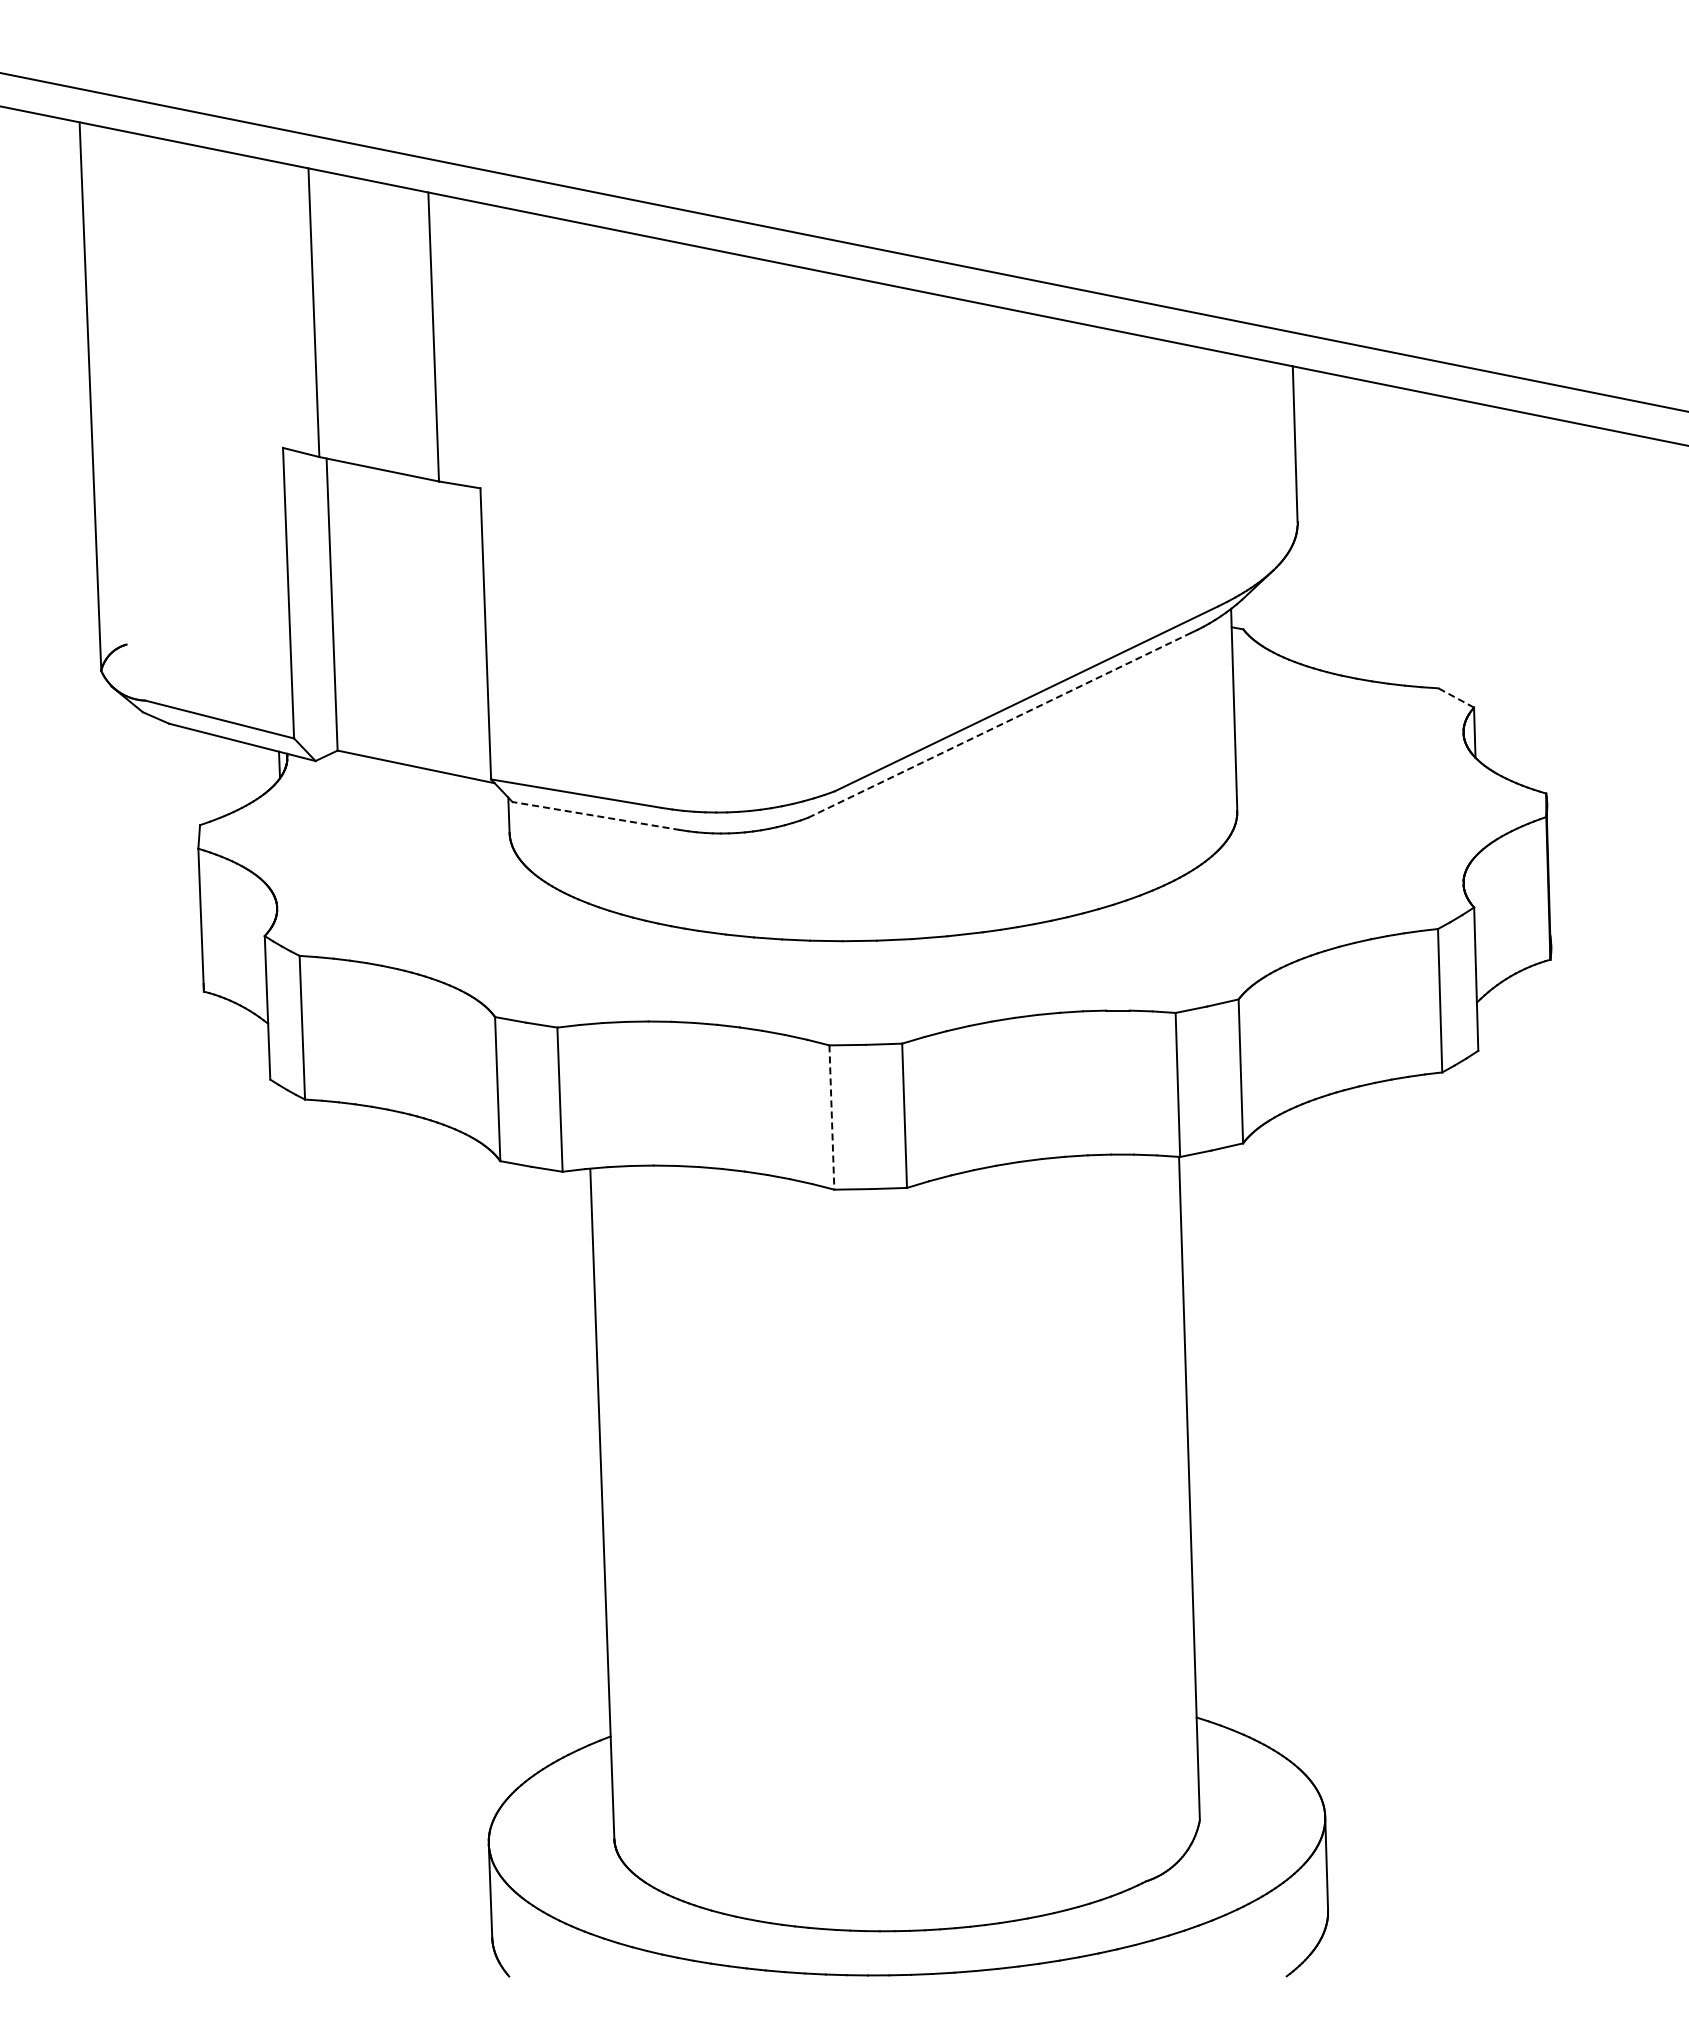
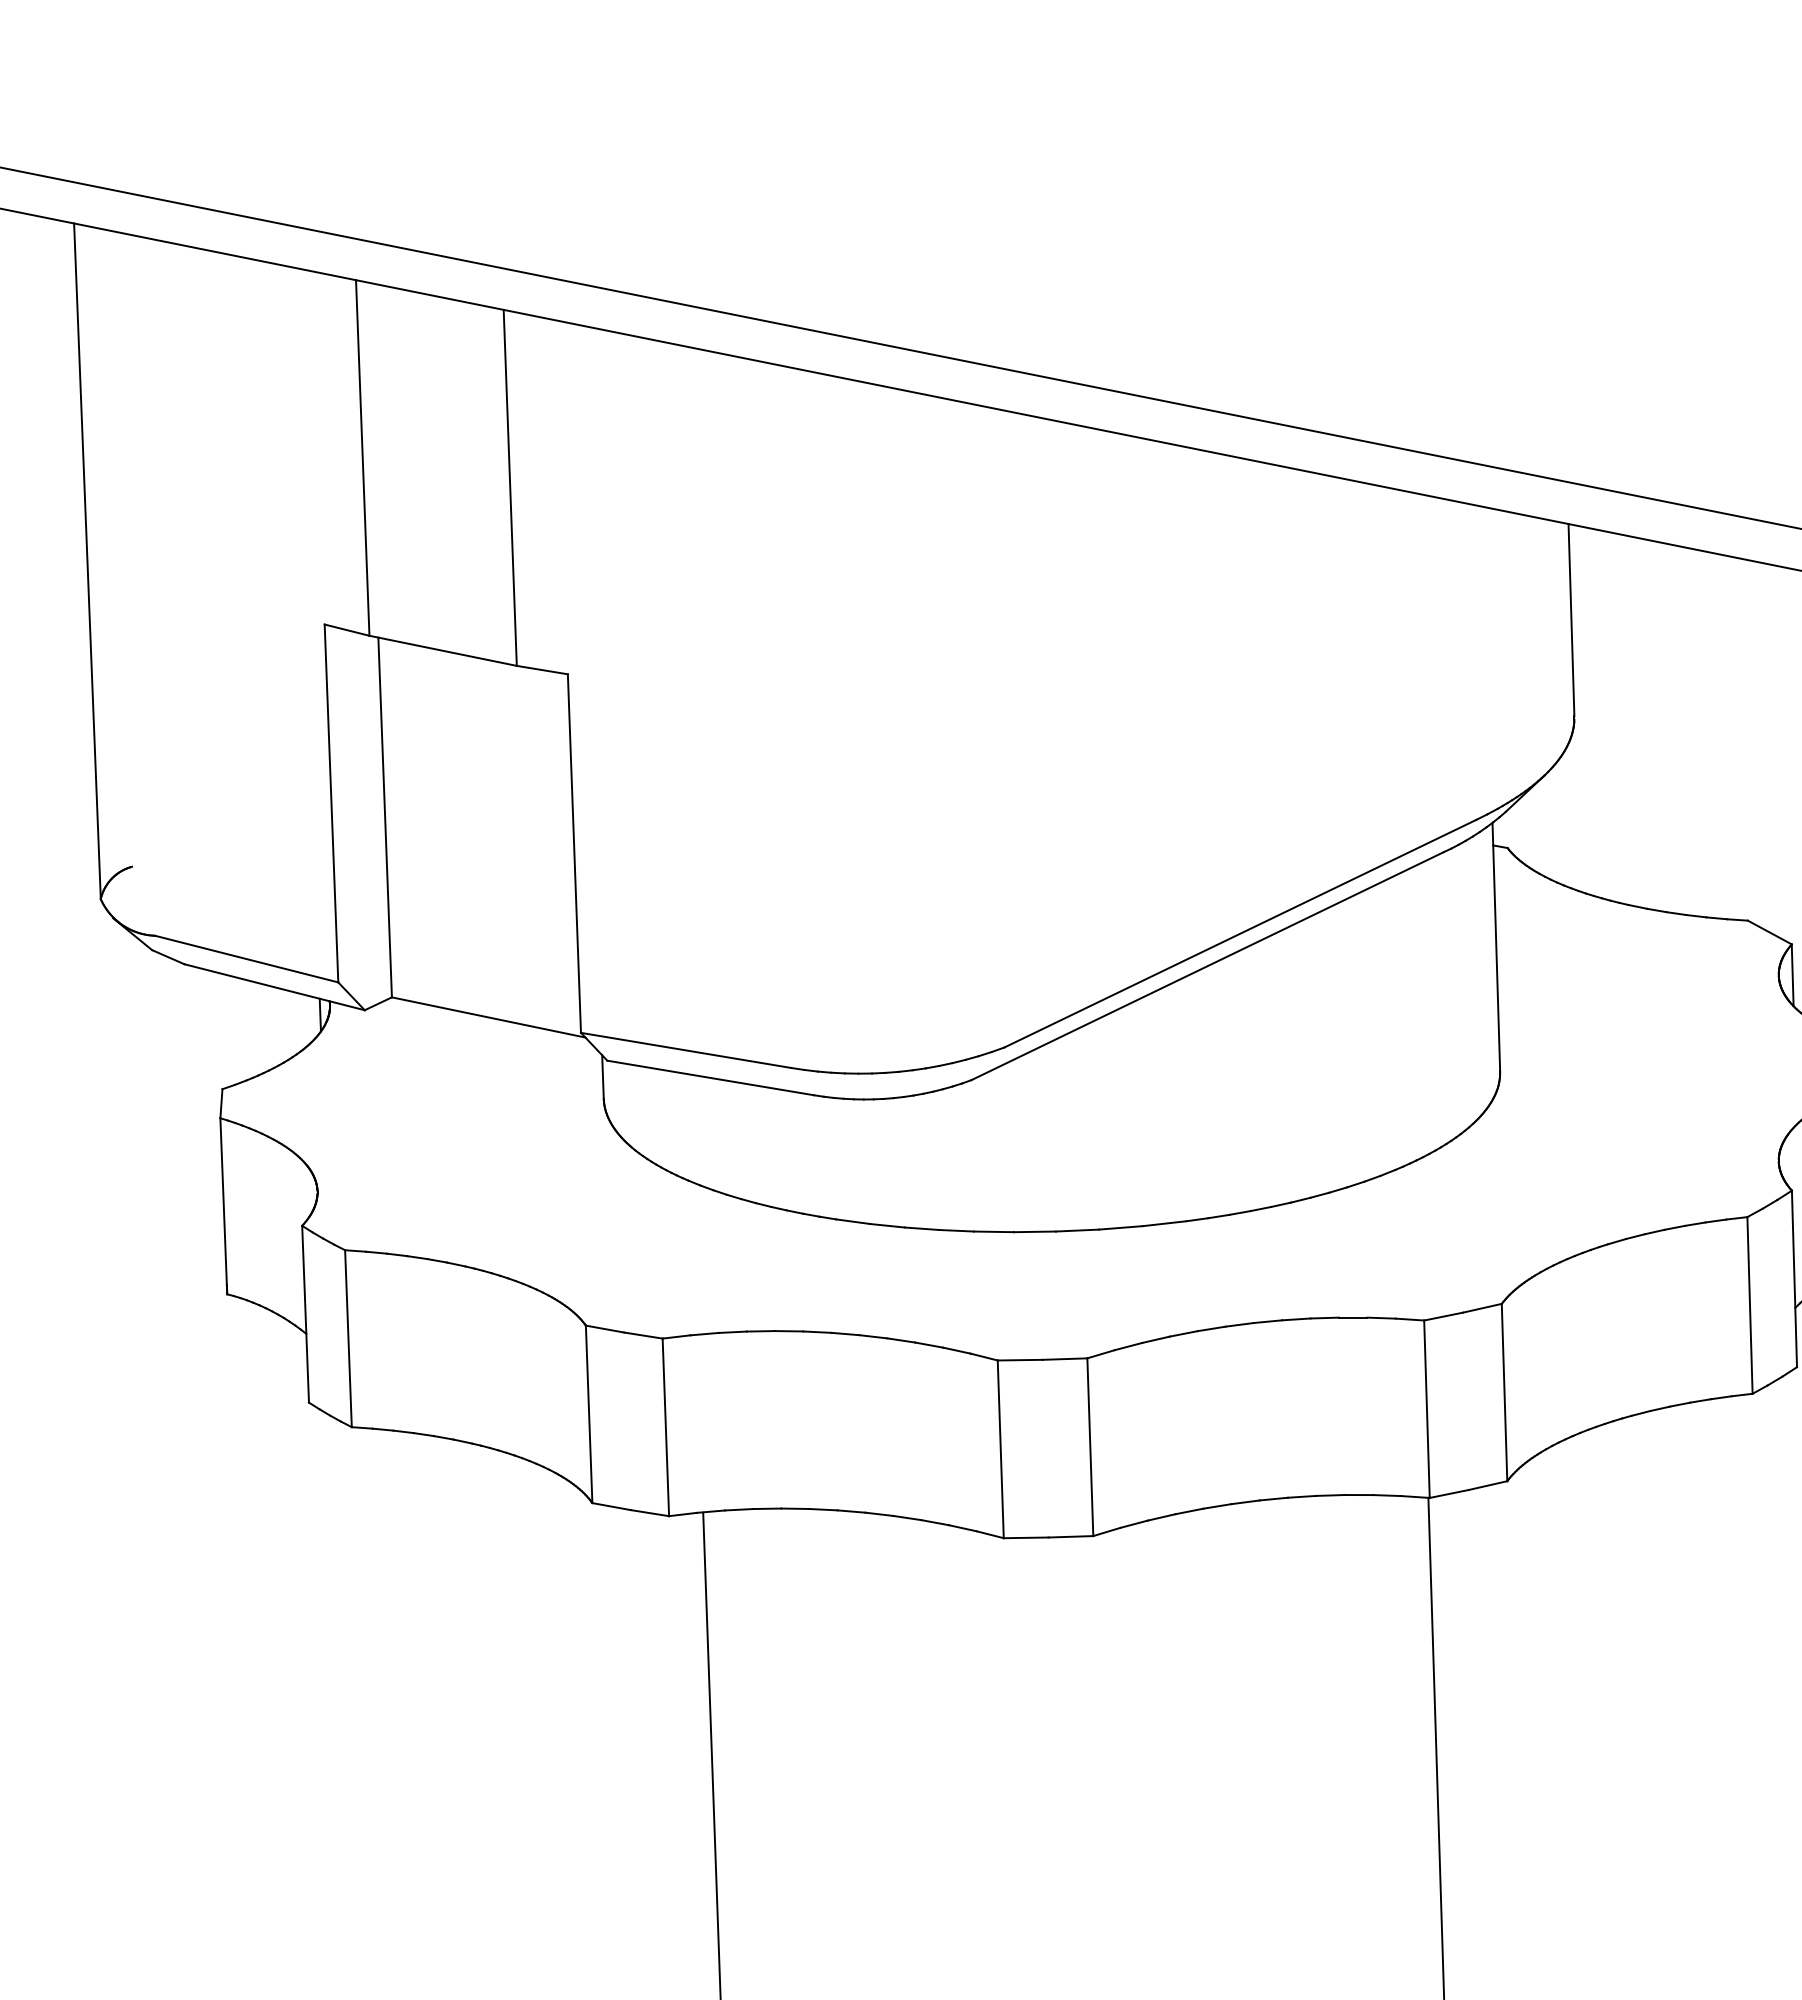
line: (1455, 697) -> (1768, 931), dashed -> solid
line: (999, 725) -> (1207, 966), dashed -> solid
line: (595, 815) -> (709, 1077), dashed -> solid
line: (831, 1118) -> (1000, 1450), dashed -> solid

